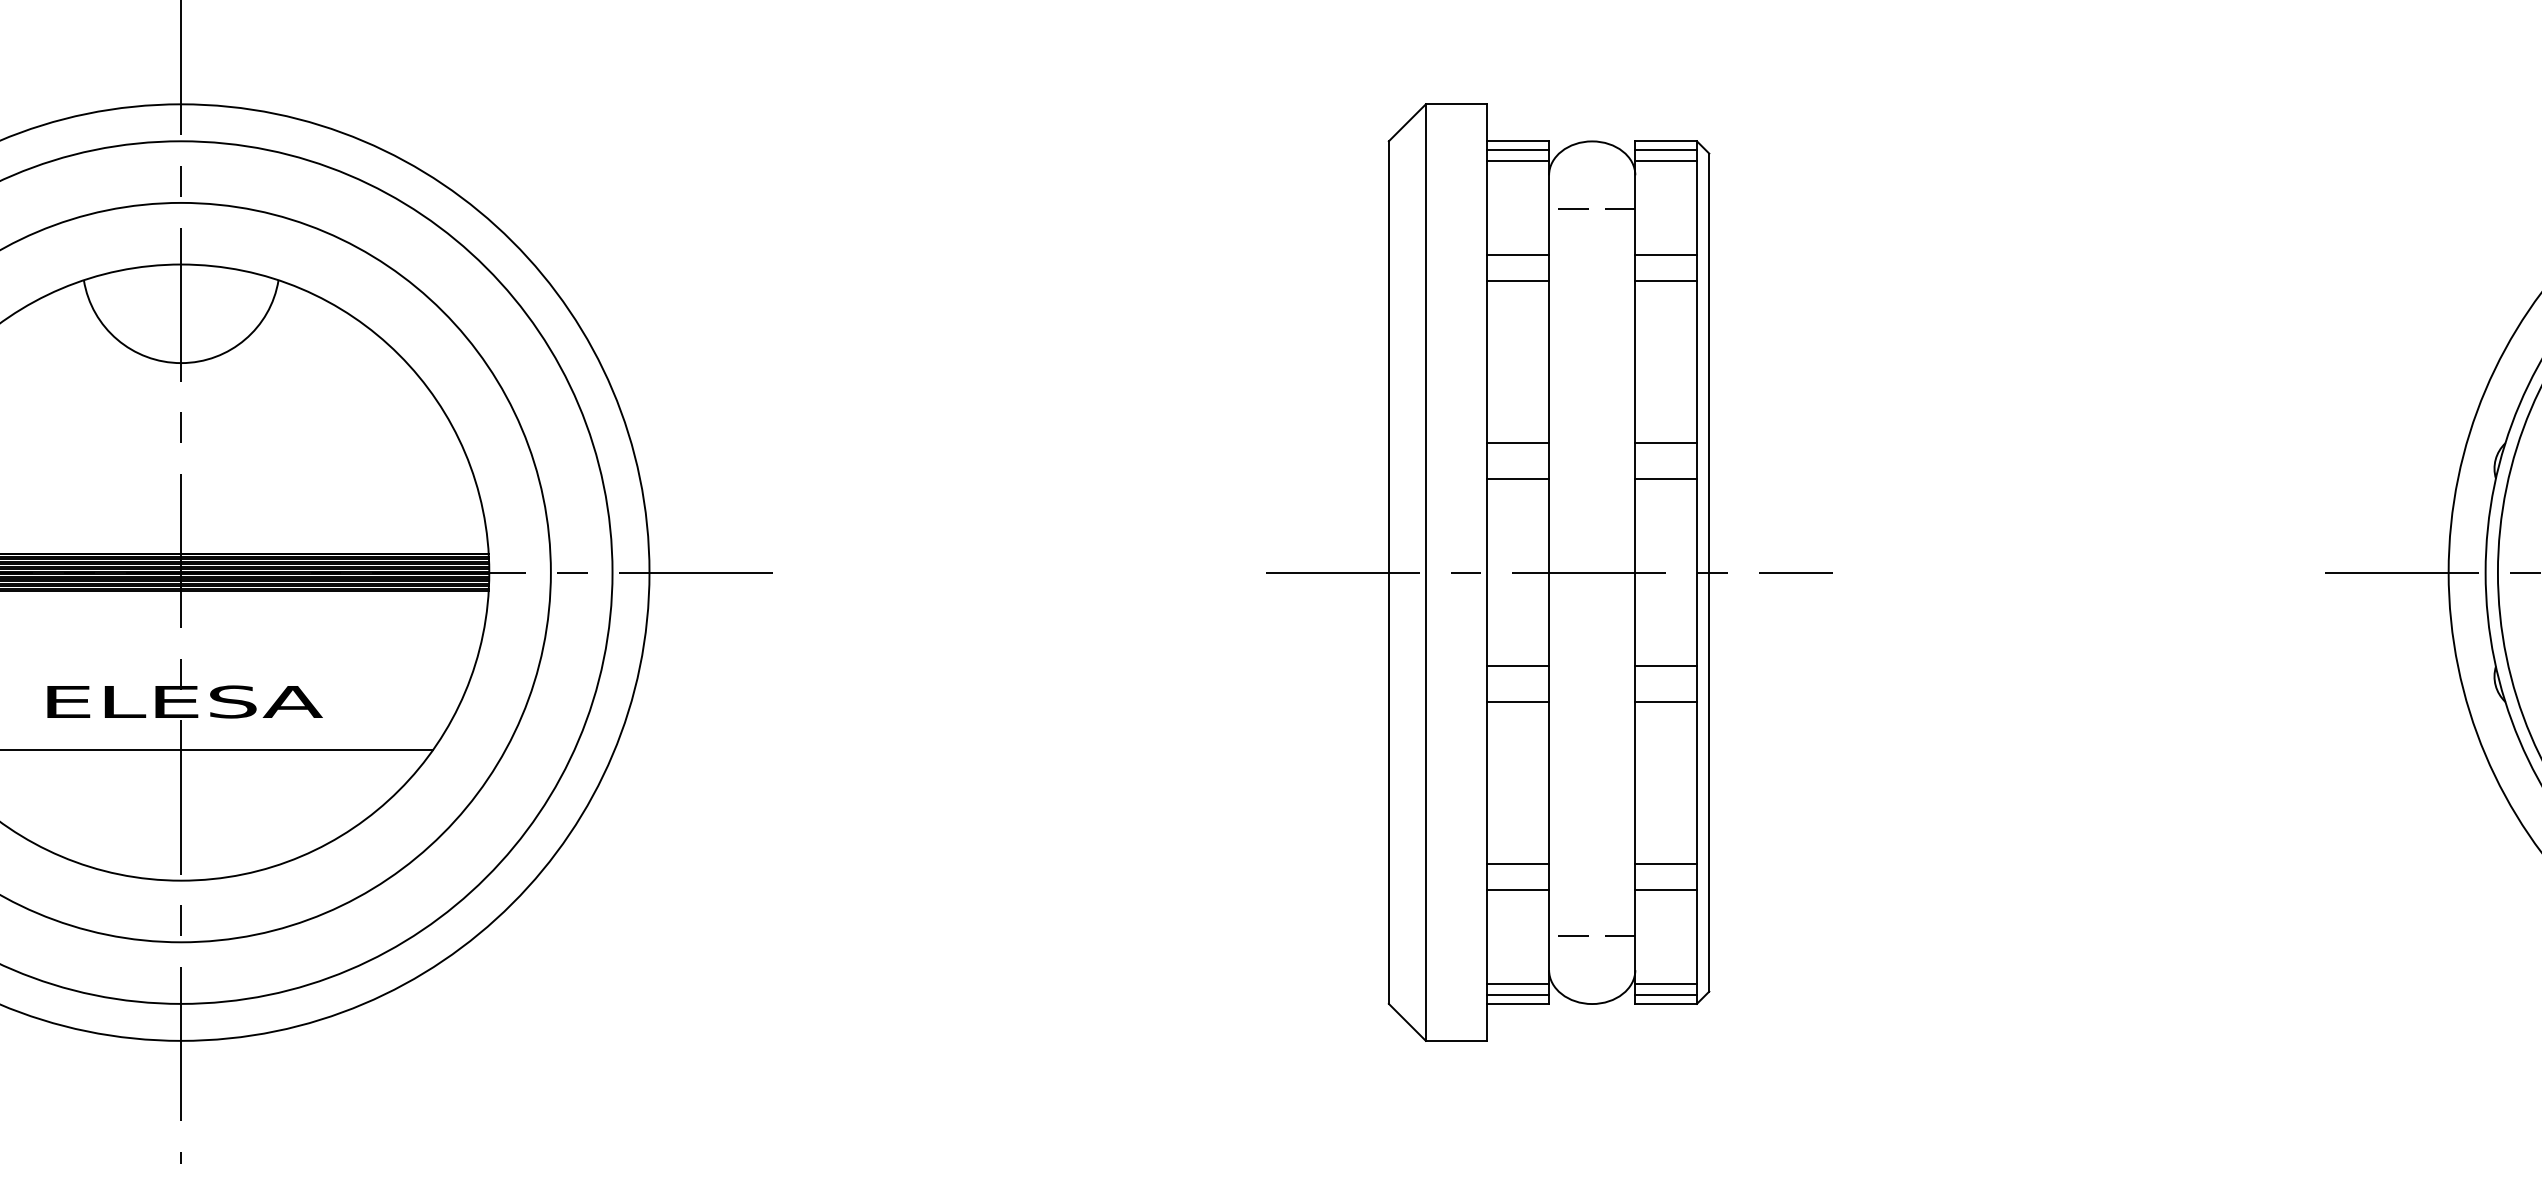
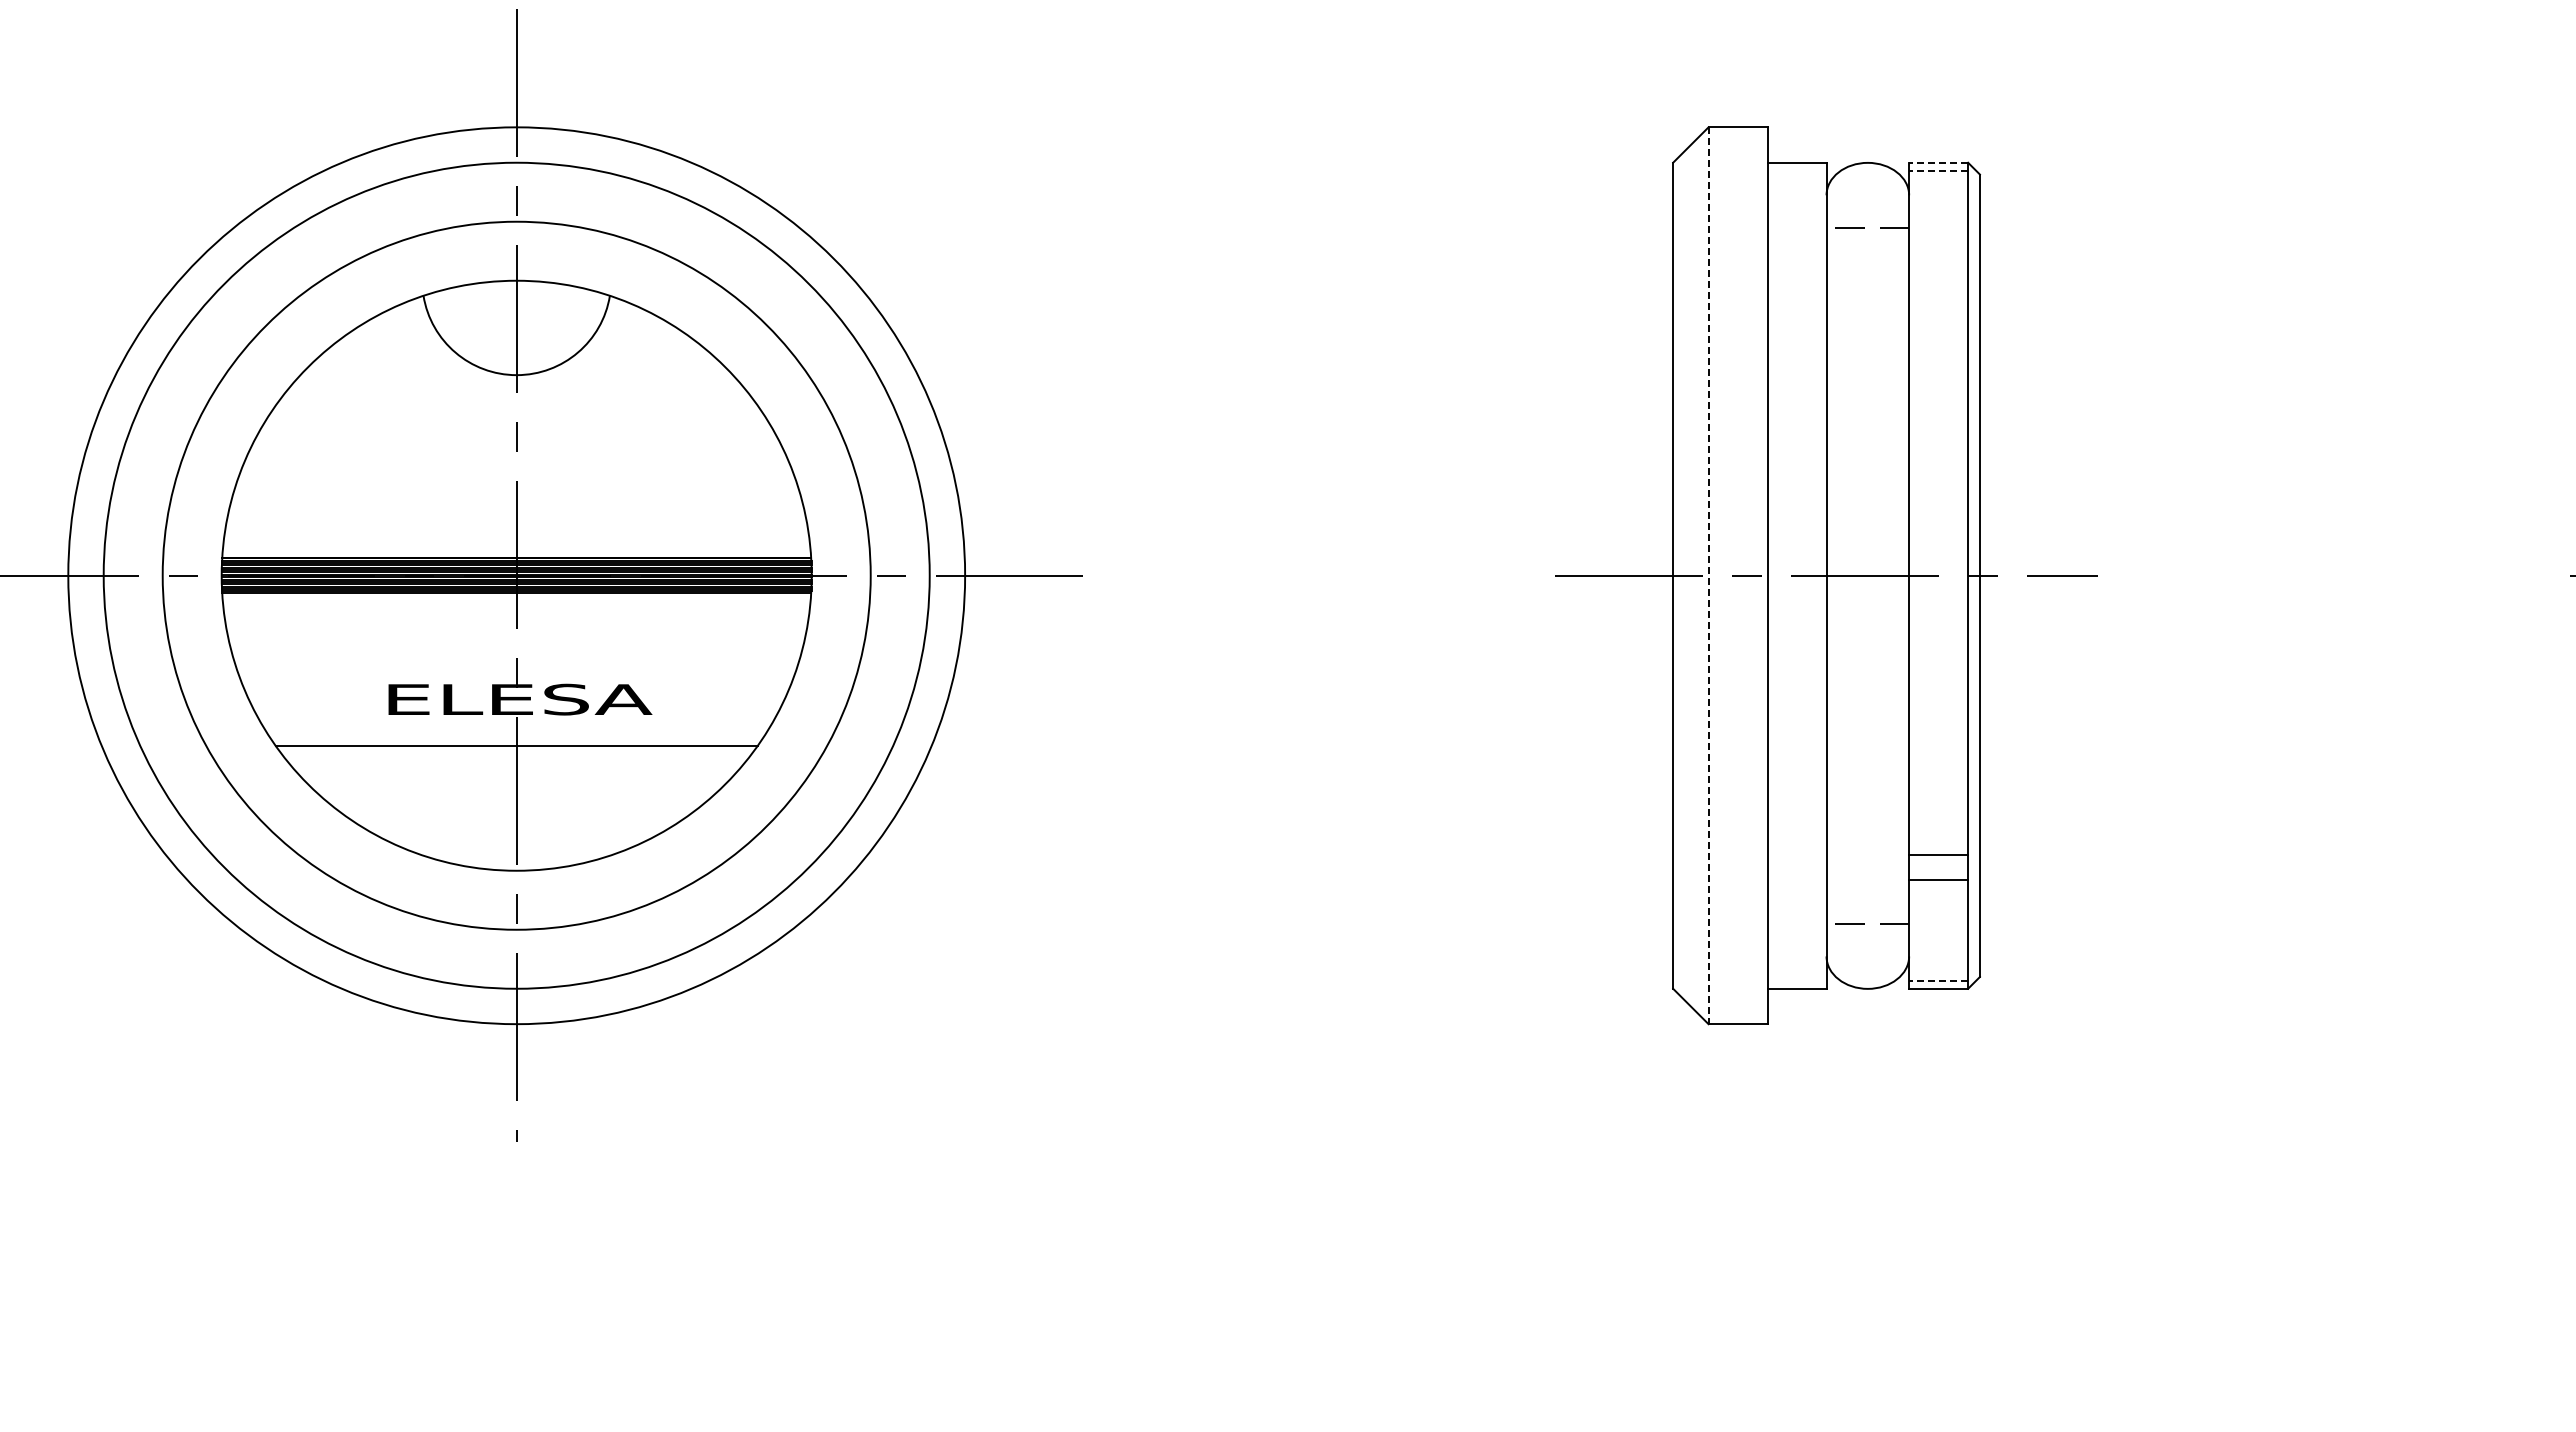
line: (1665, 141) -> (1938, 162), solid -> dashed
line: (1517, 150) -> (1796, 171), removed
line: (1665, 150) -> (1938, 171), solid -> dashed
line: (1517, 160) -> (1796, 181), removed
line: (1665, 160) -> (1938, 181), removed
line: (1517, 254) -> (1796, 271), removed
line: (1665, 254) -> (1938, 271), removed
line: (1517, 280) -> (1796, 296), removed
line: (1665, 280) -> (1938, 296), removed
line: (1517, 442) -> (1796, 451), removed
line: (1665, 442) -> (1938, 451), removed
line: (1517, 479) -> (1796, 486), removed
line: (1665, 479) -> (1938, 486), removed
line: (1425, 573) -> (1708, 576), solid -> dashed
line: (1517, 666) -> (1796, 665), removed
line: (1665, 666) -> (1938, 665), removed
line: (1517, 701) -> (1796, 699), removed
line: (1665, 701) -> (1938, 699), removed
line: (1517, 863) -> (1796, 854), removed
line: (1517, 889) -> (1796, 879), removed
line: (1517, 983) -> (1796, 969), removed
line: (1665, 983) -> (1938, 969), removed
line: (1517, 995) -> (1796, 980), removed
line: (1665, 995) -> (1938, 980), solid -> dashed

